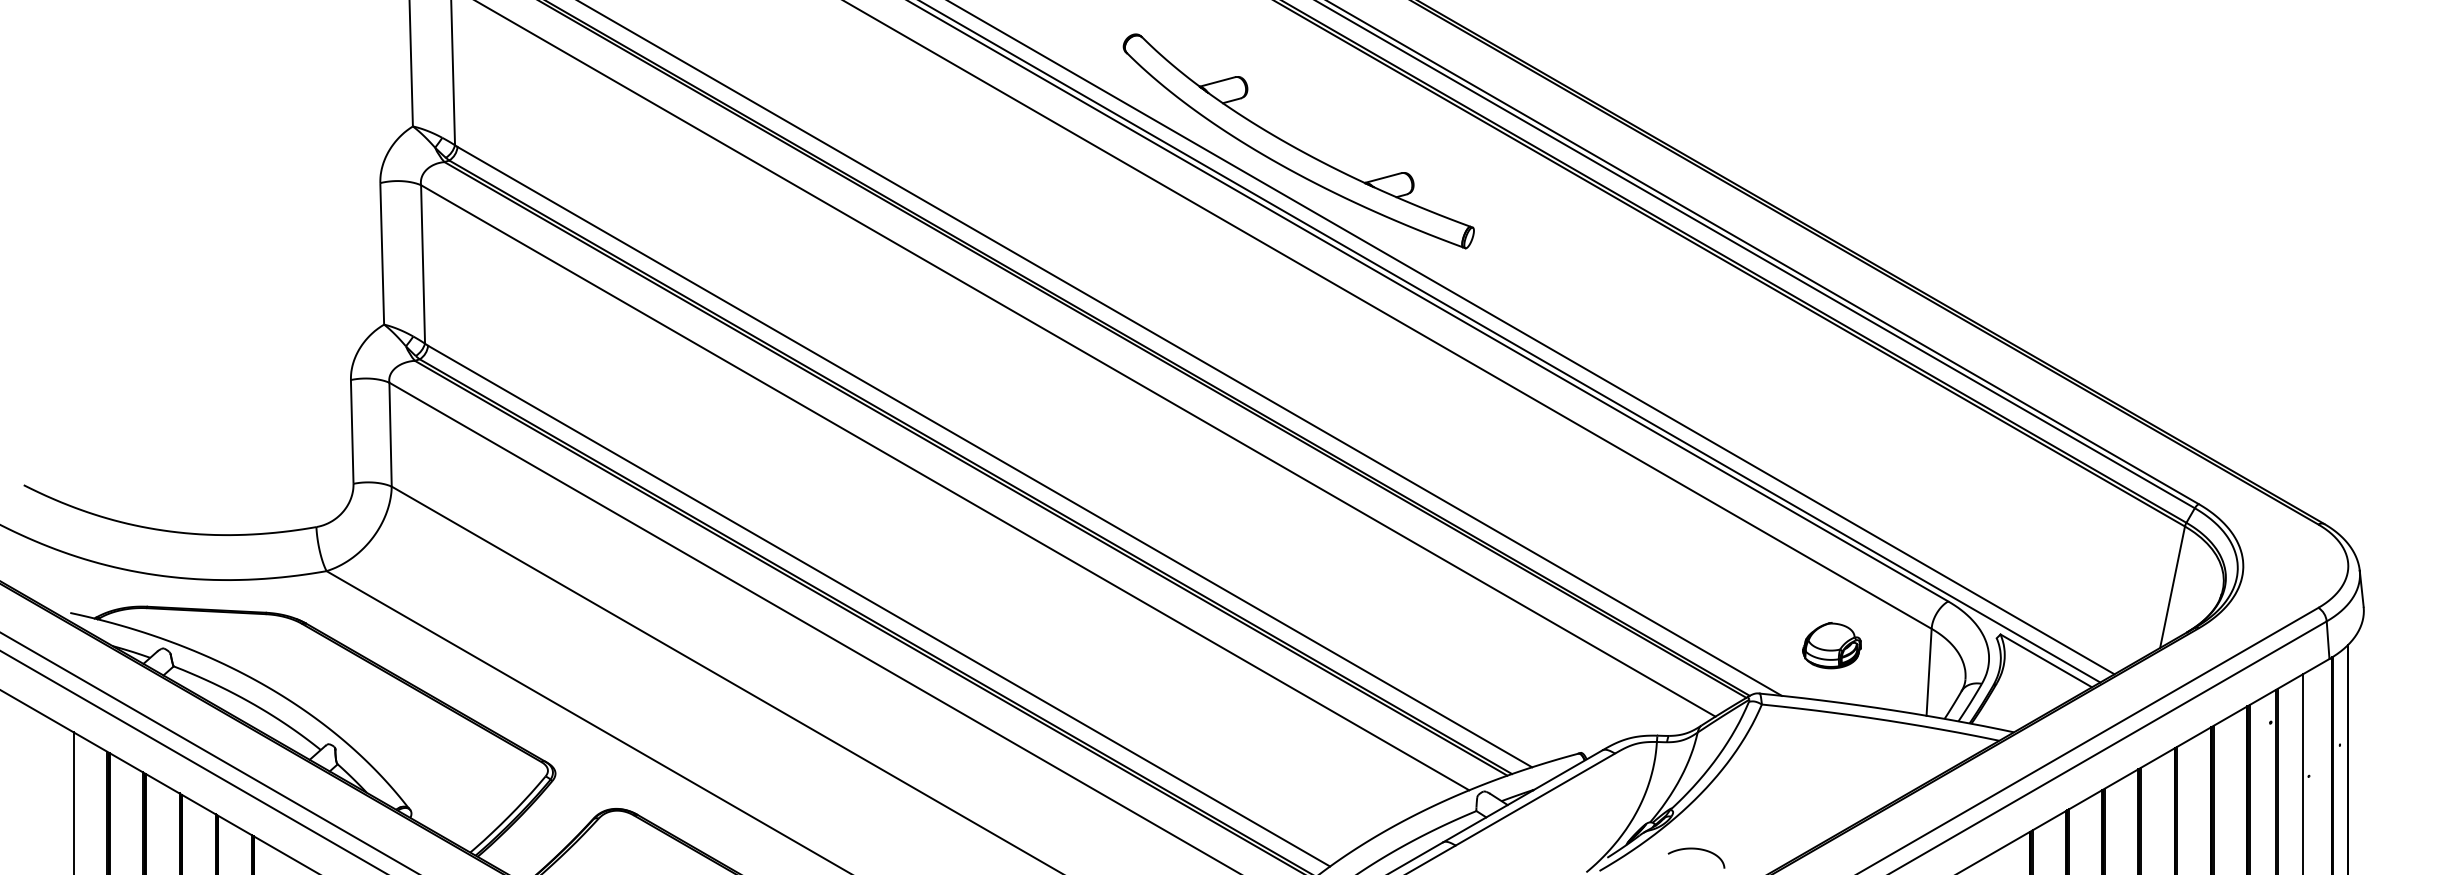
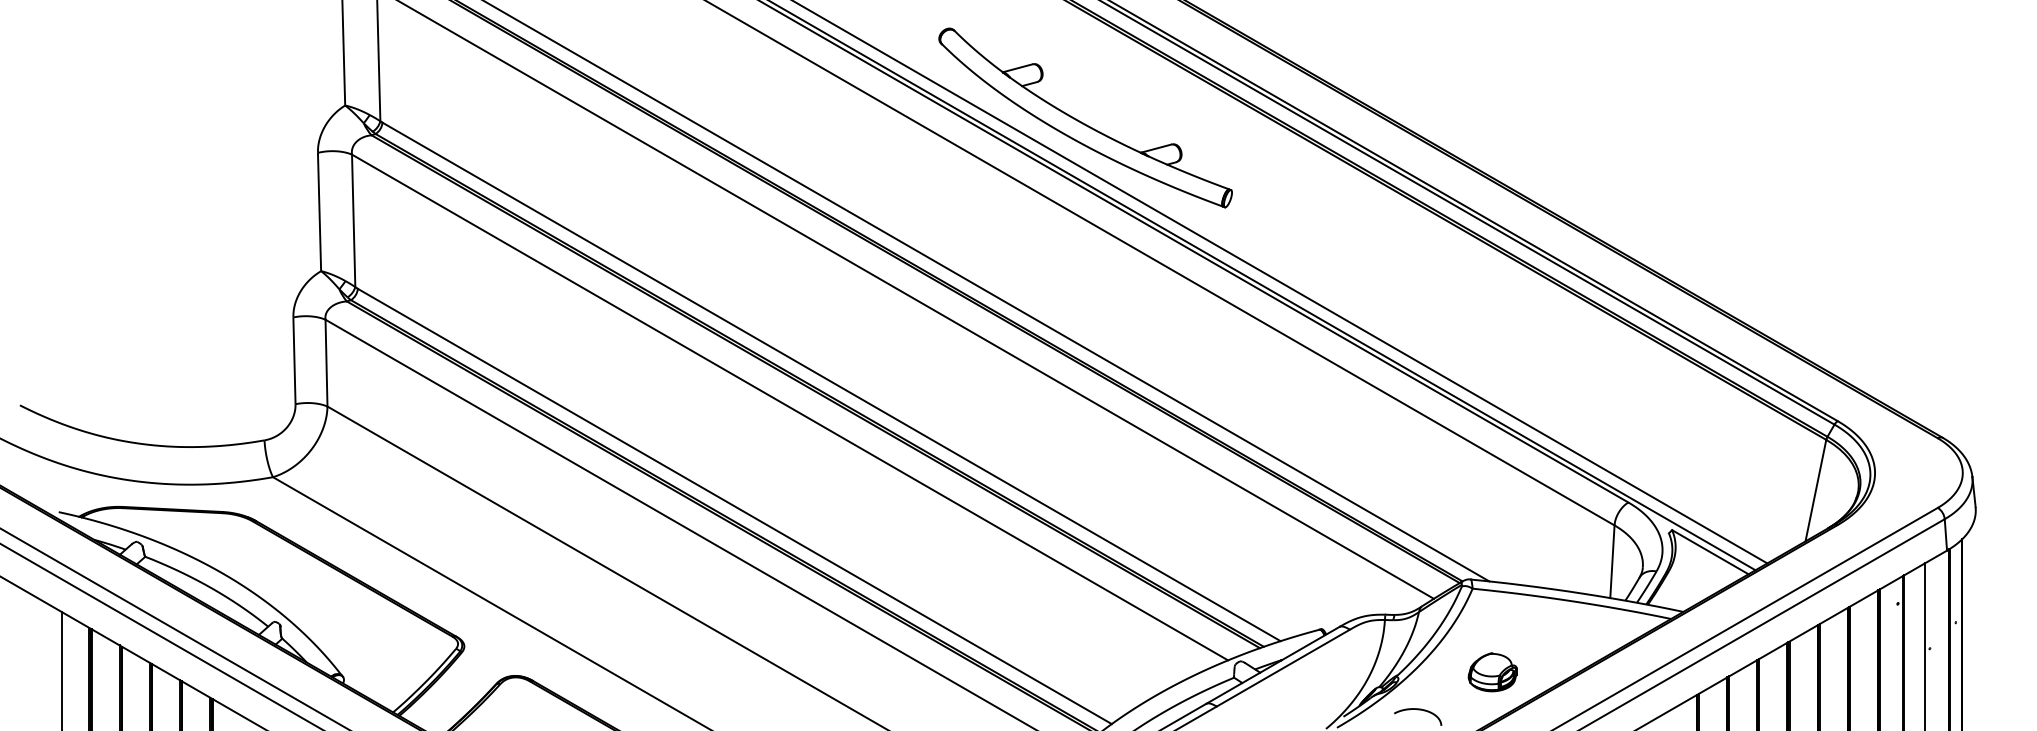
part: (1831, 645) -> (1492, 672), moved

